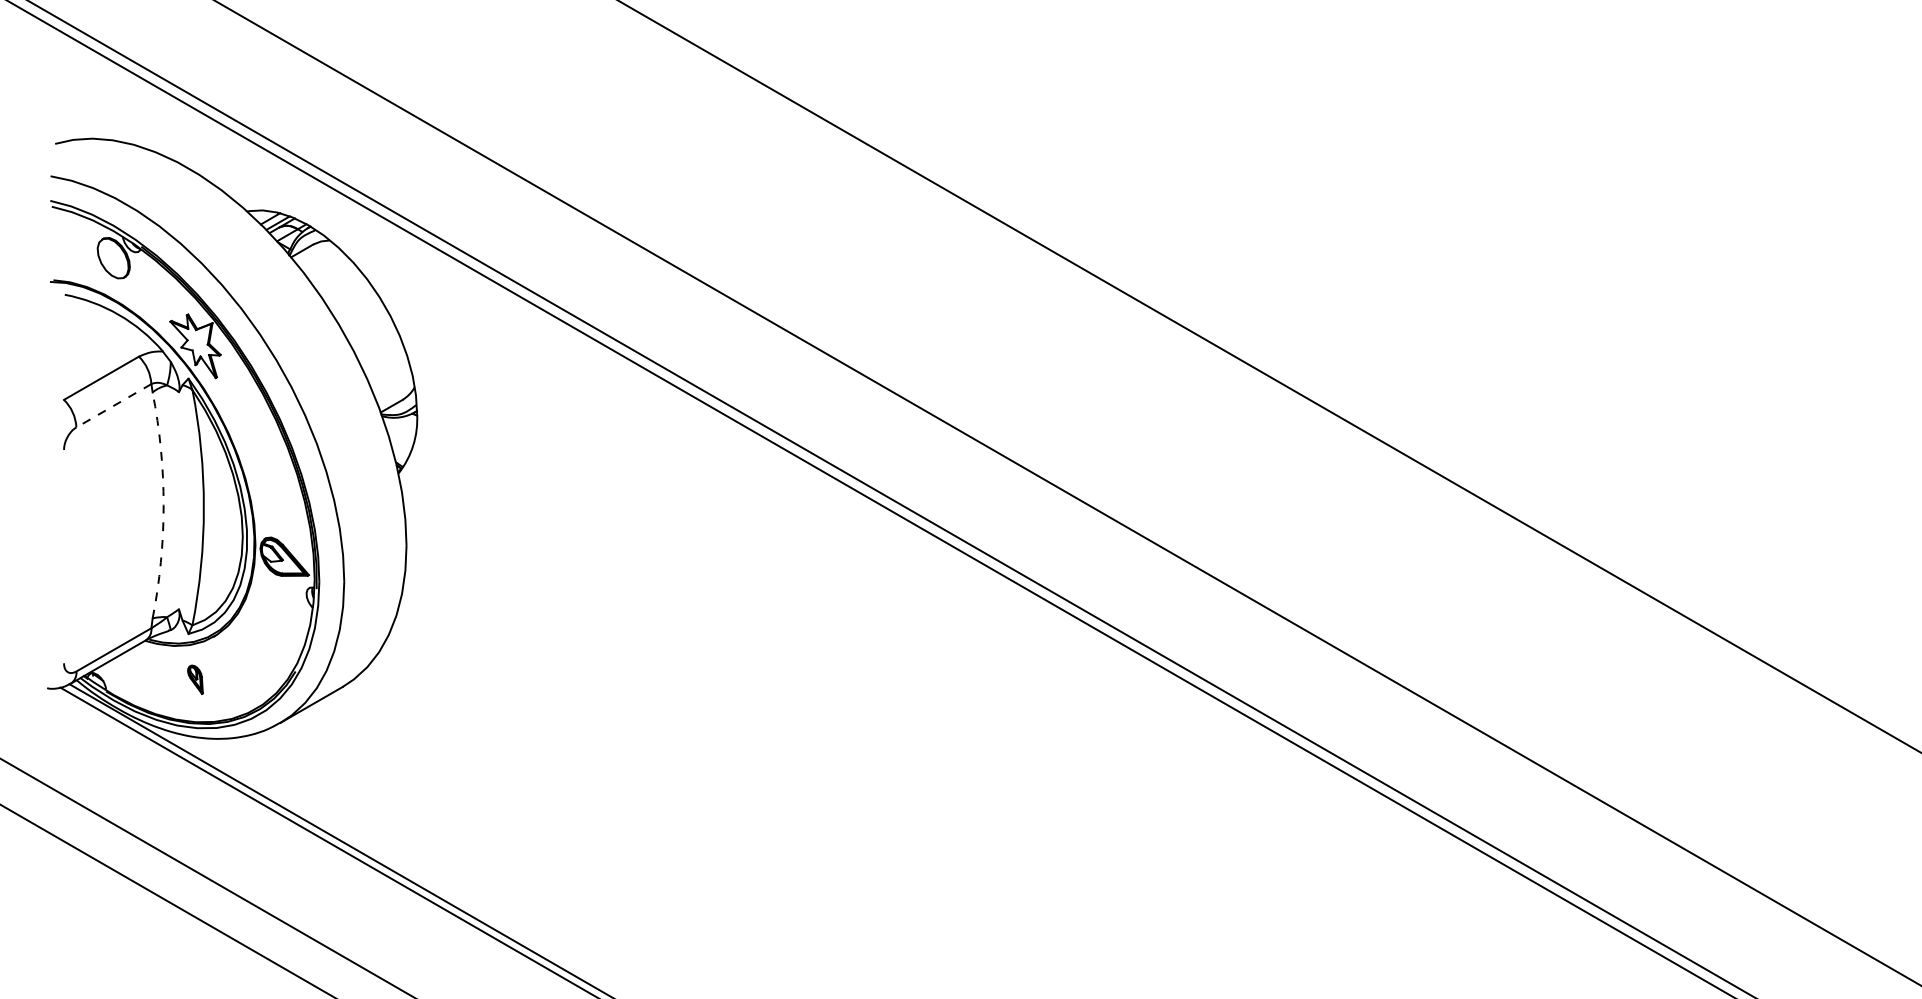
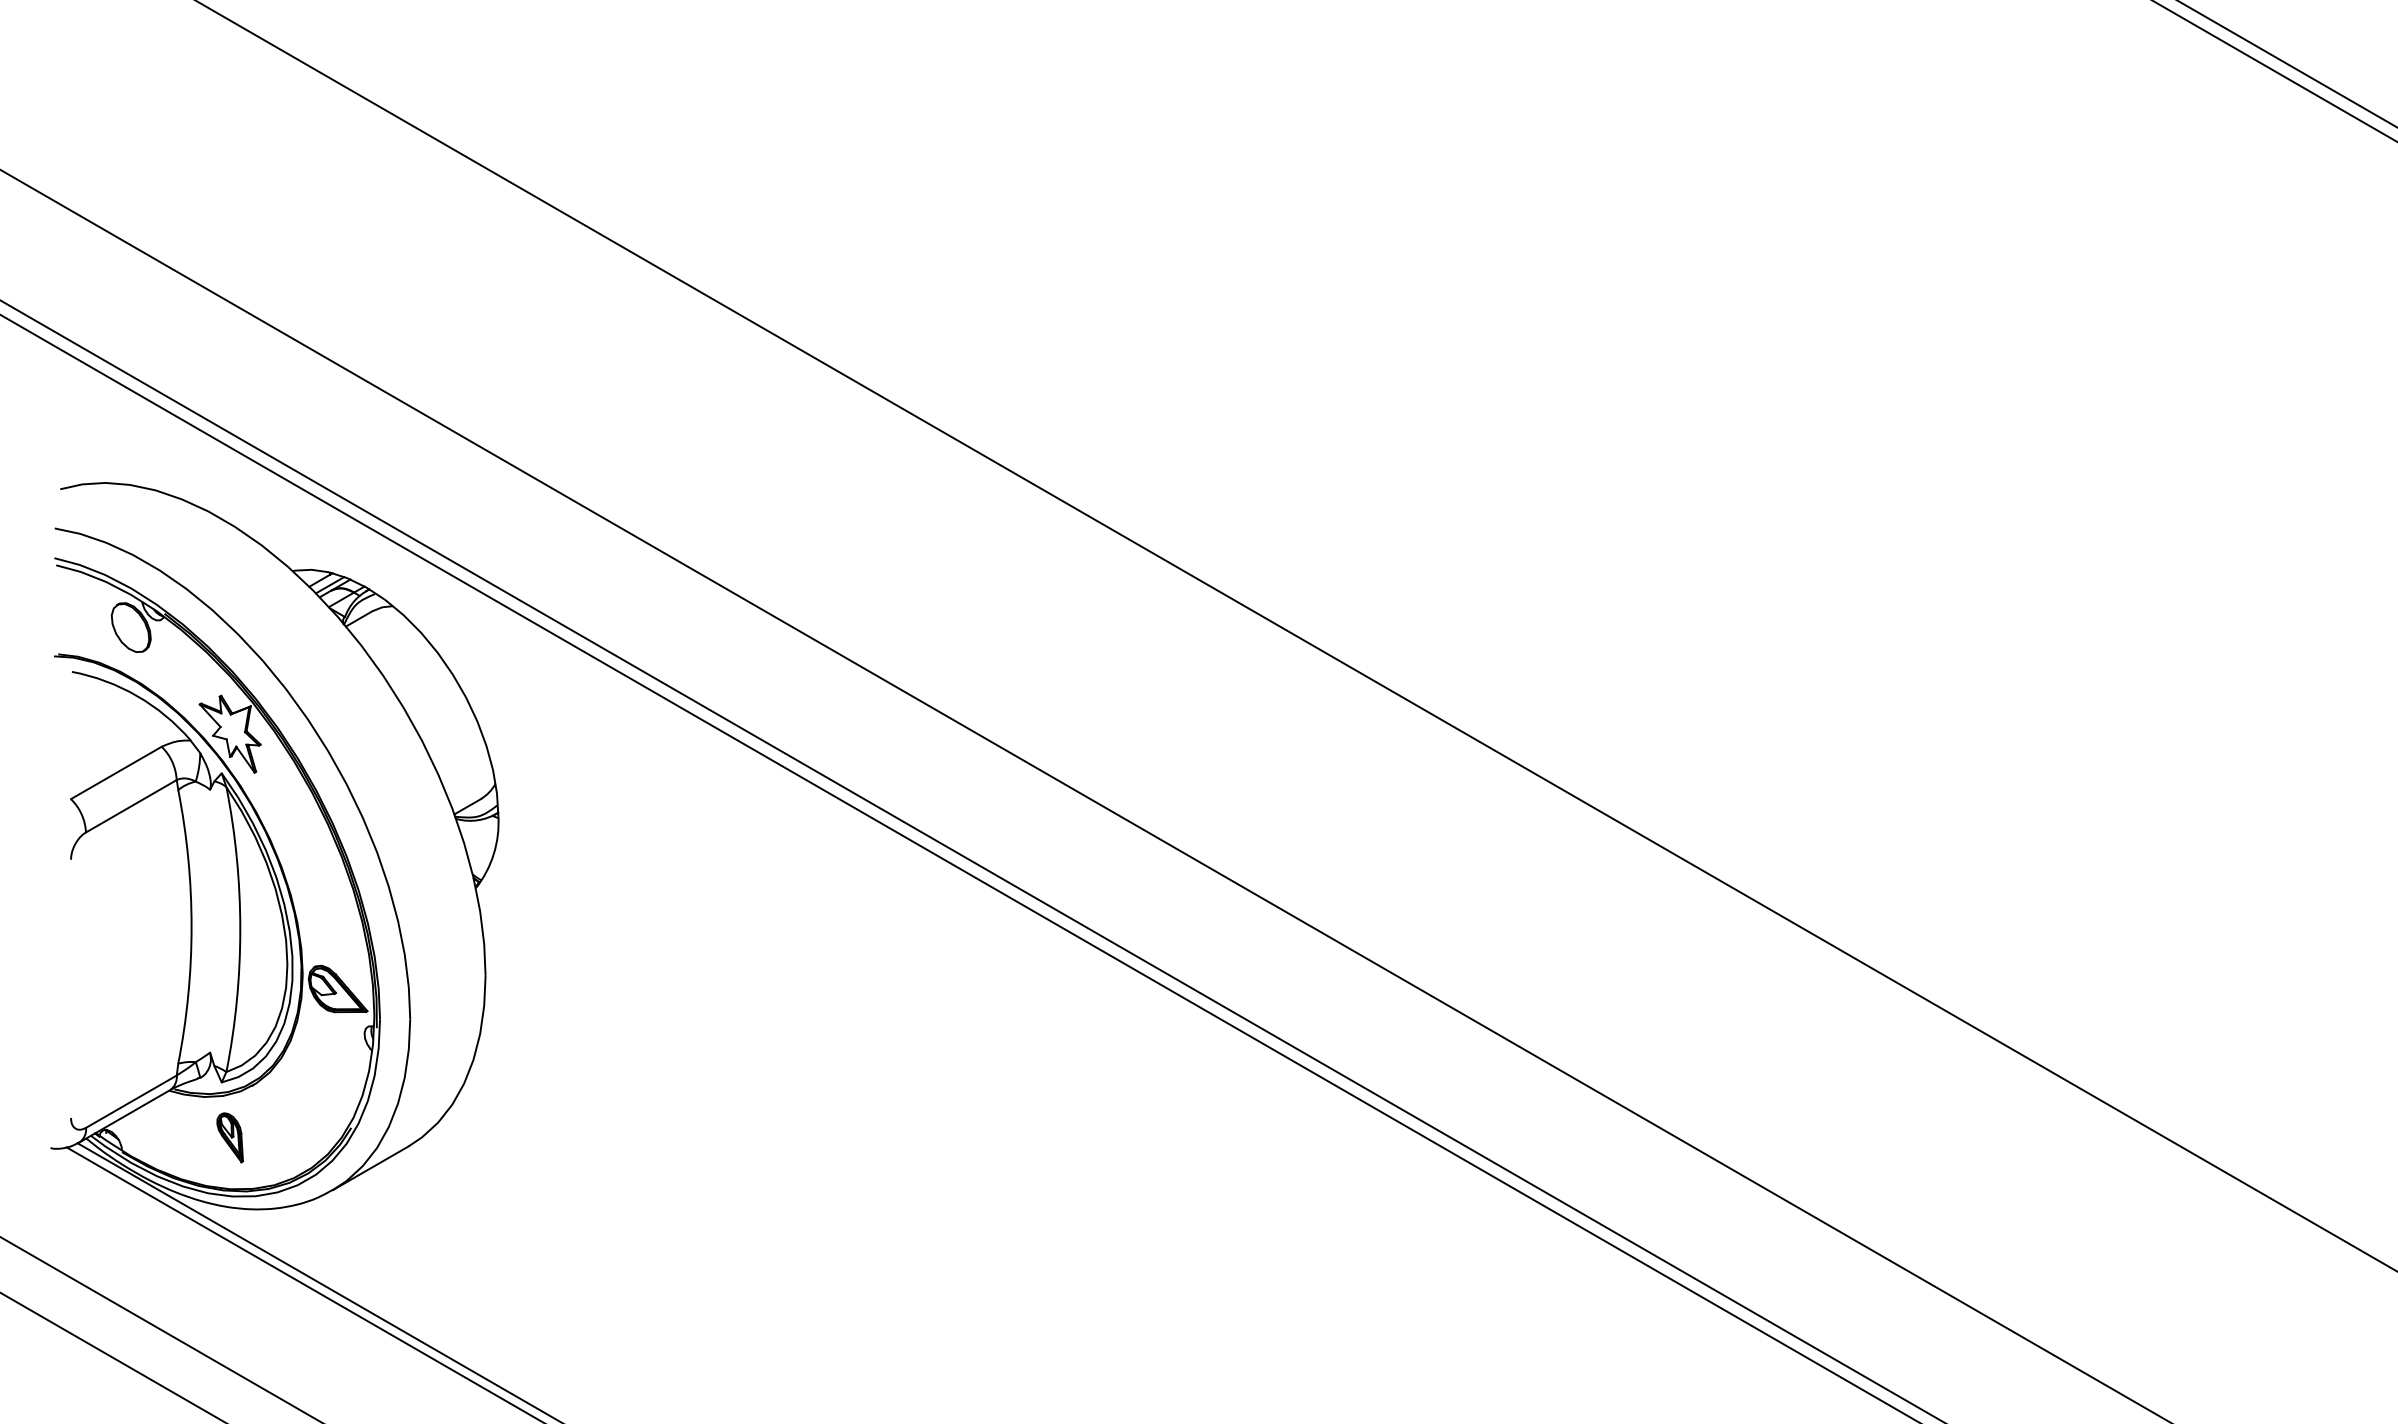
line: (113, 405) -> (130, 806), dashed -> solid
arc: (163, 505) -> (191, 926), dashed -> solid
part: (194, 679) -> (229, 1137), size x1.43

